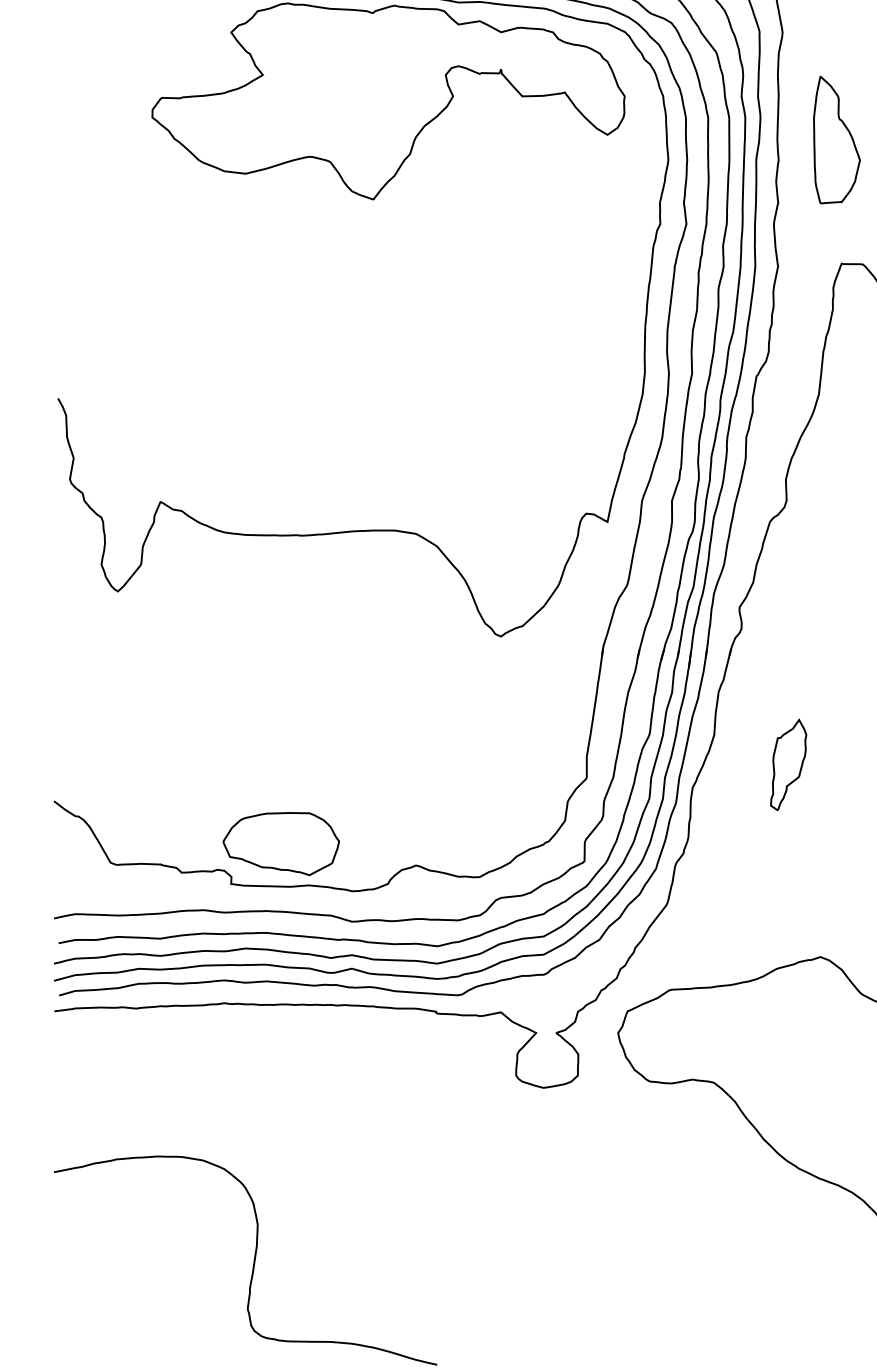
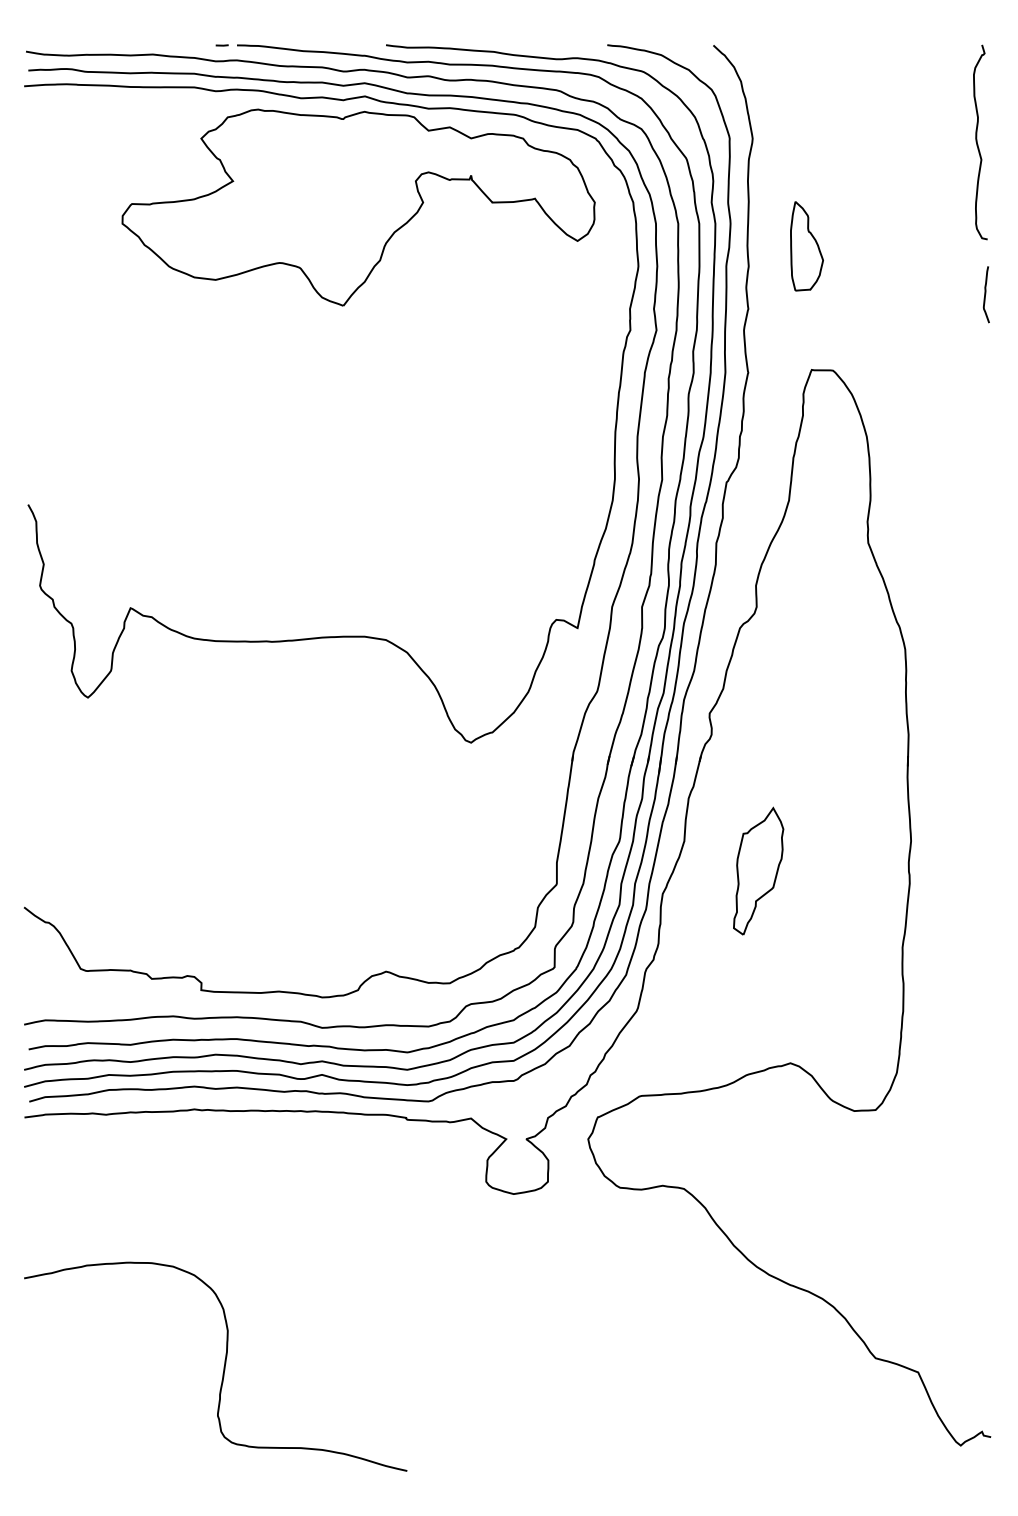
part: (836, 140) -> (806, 246), size x0.7
part: (788, 764) -> (758, 870), size x1.4
part: (281, 844) -> (251, 950), removed

